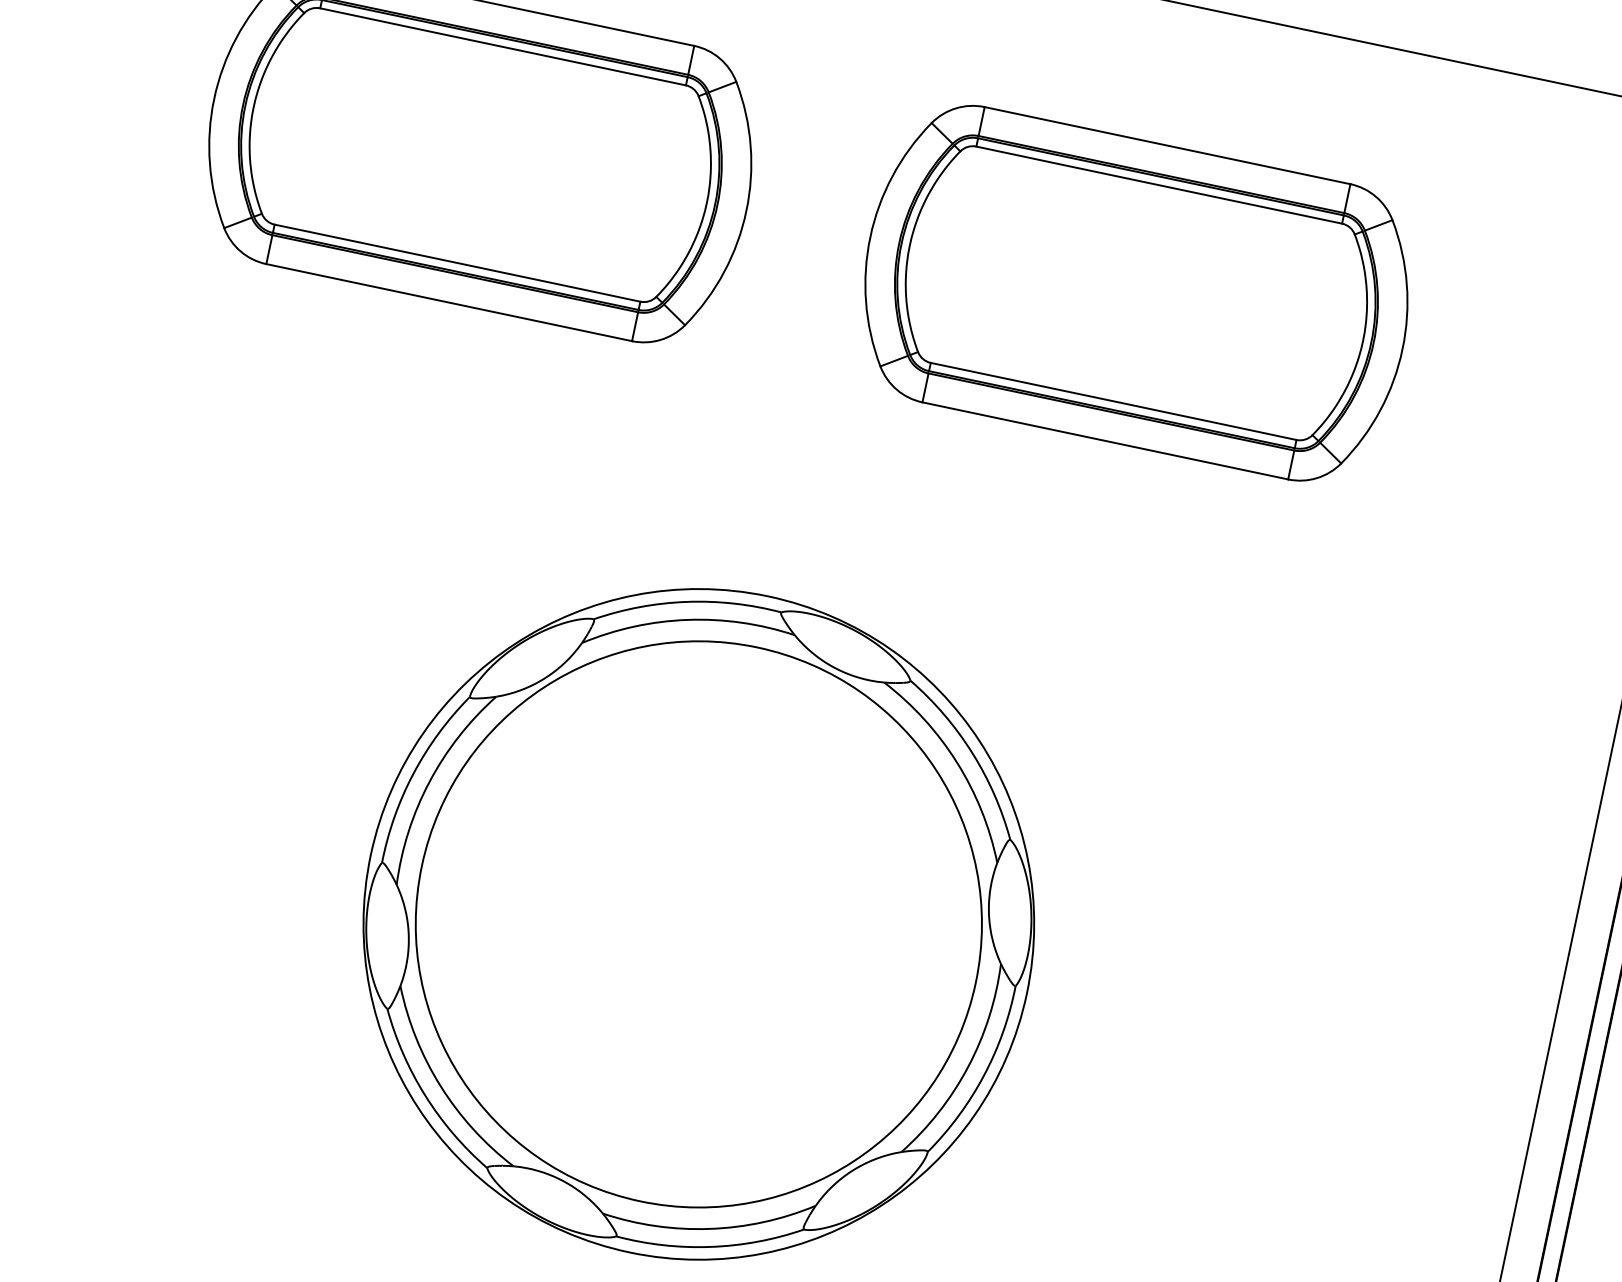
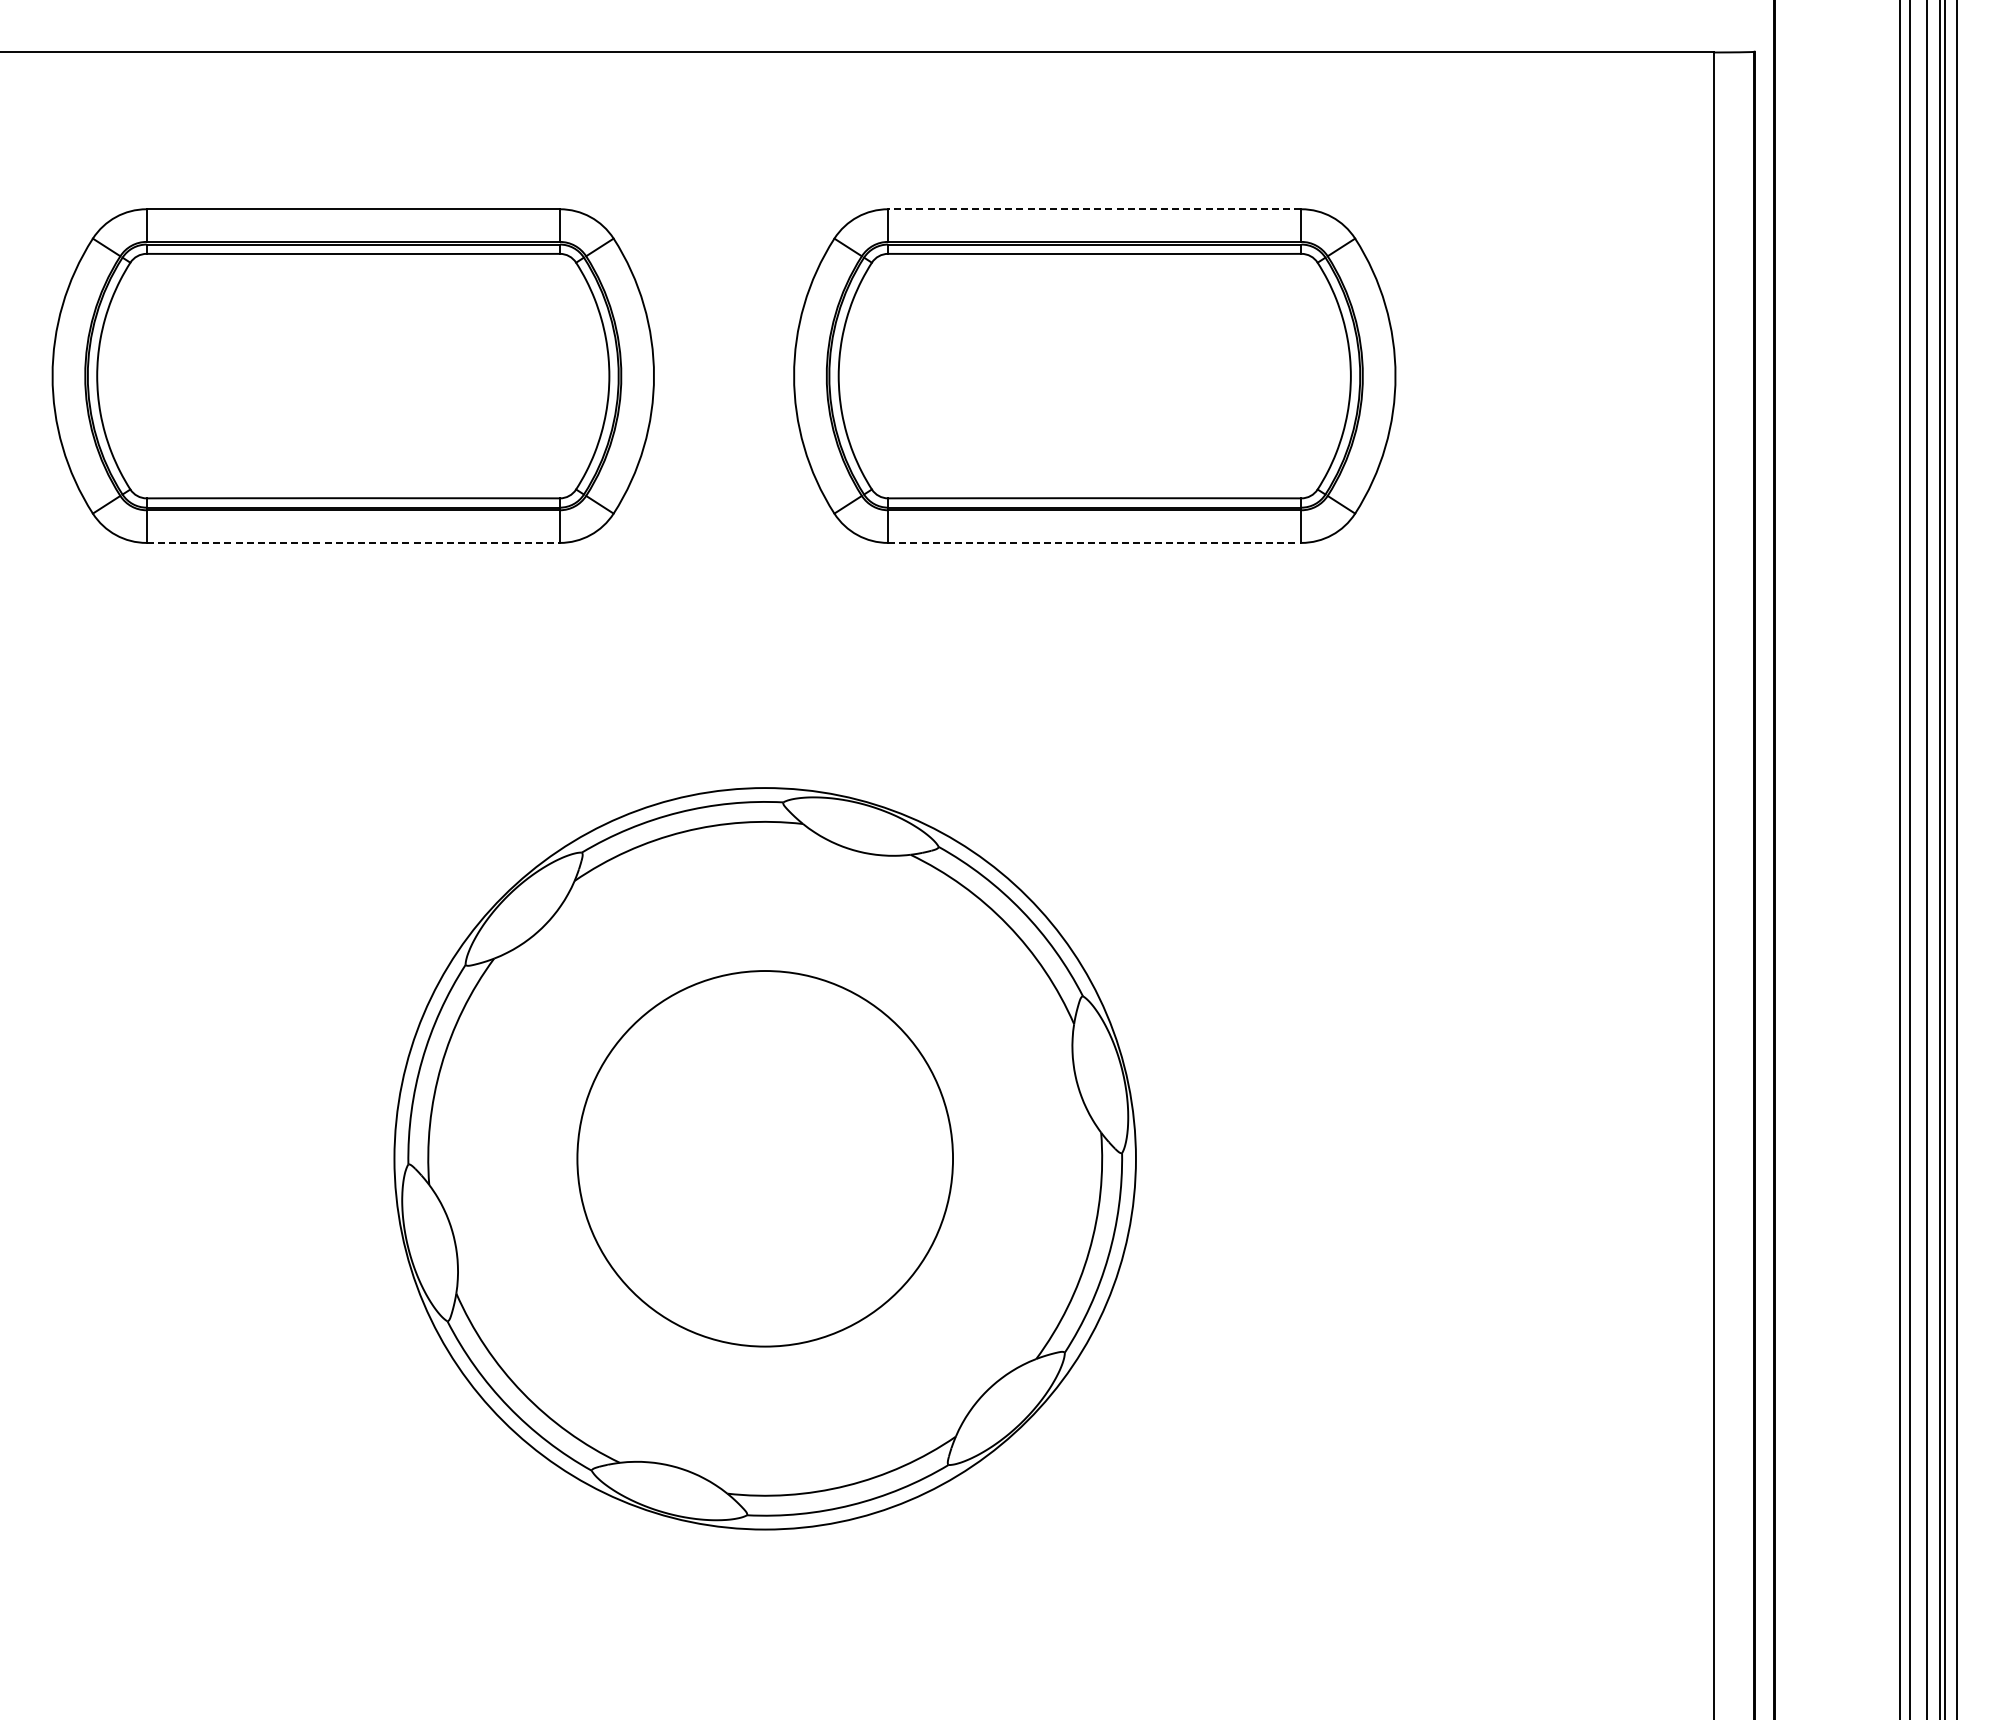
line: (1167, 145) -> (1094, 209), solid -> dashed
line: (449, 302) -> (353, 542), solid -> dashed
line: (1105, 440) -> (1094, 542), solid -> dashed
circle: (699, 924) -> (765, 1158), size x0.6

